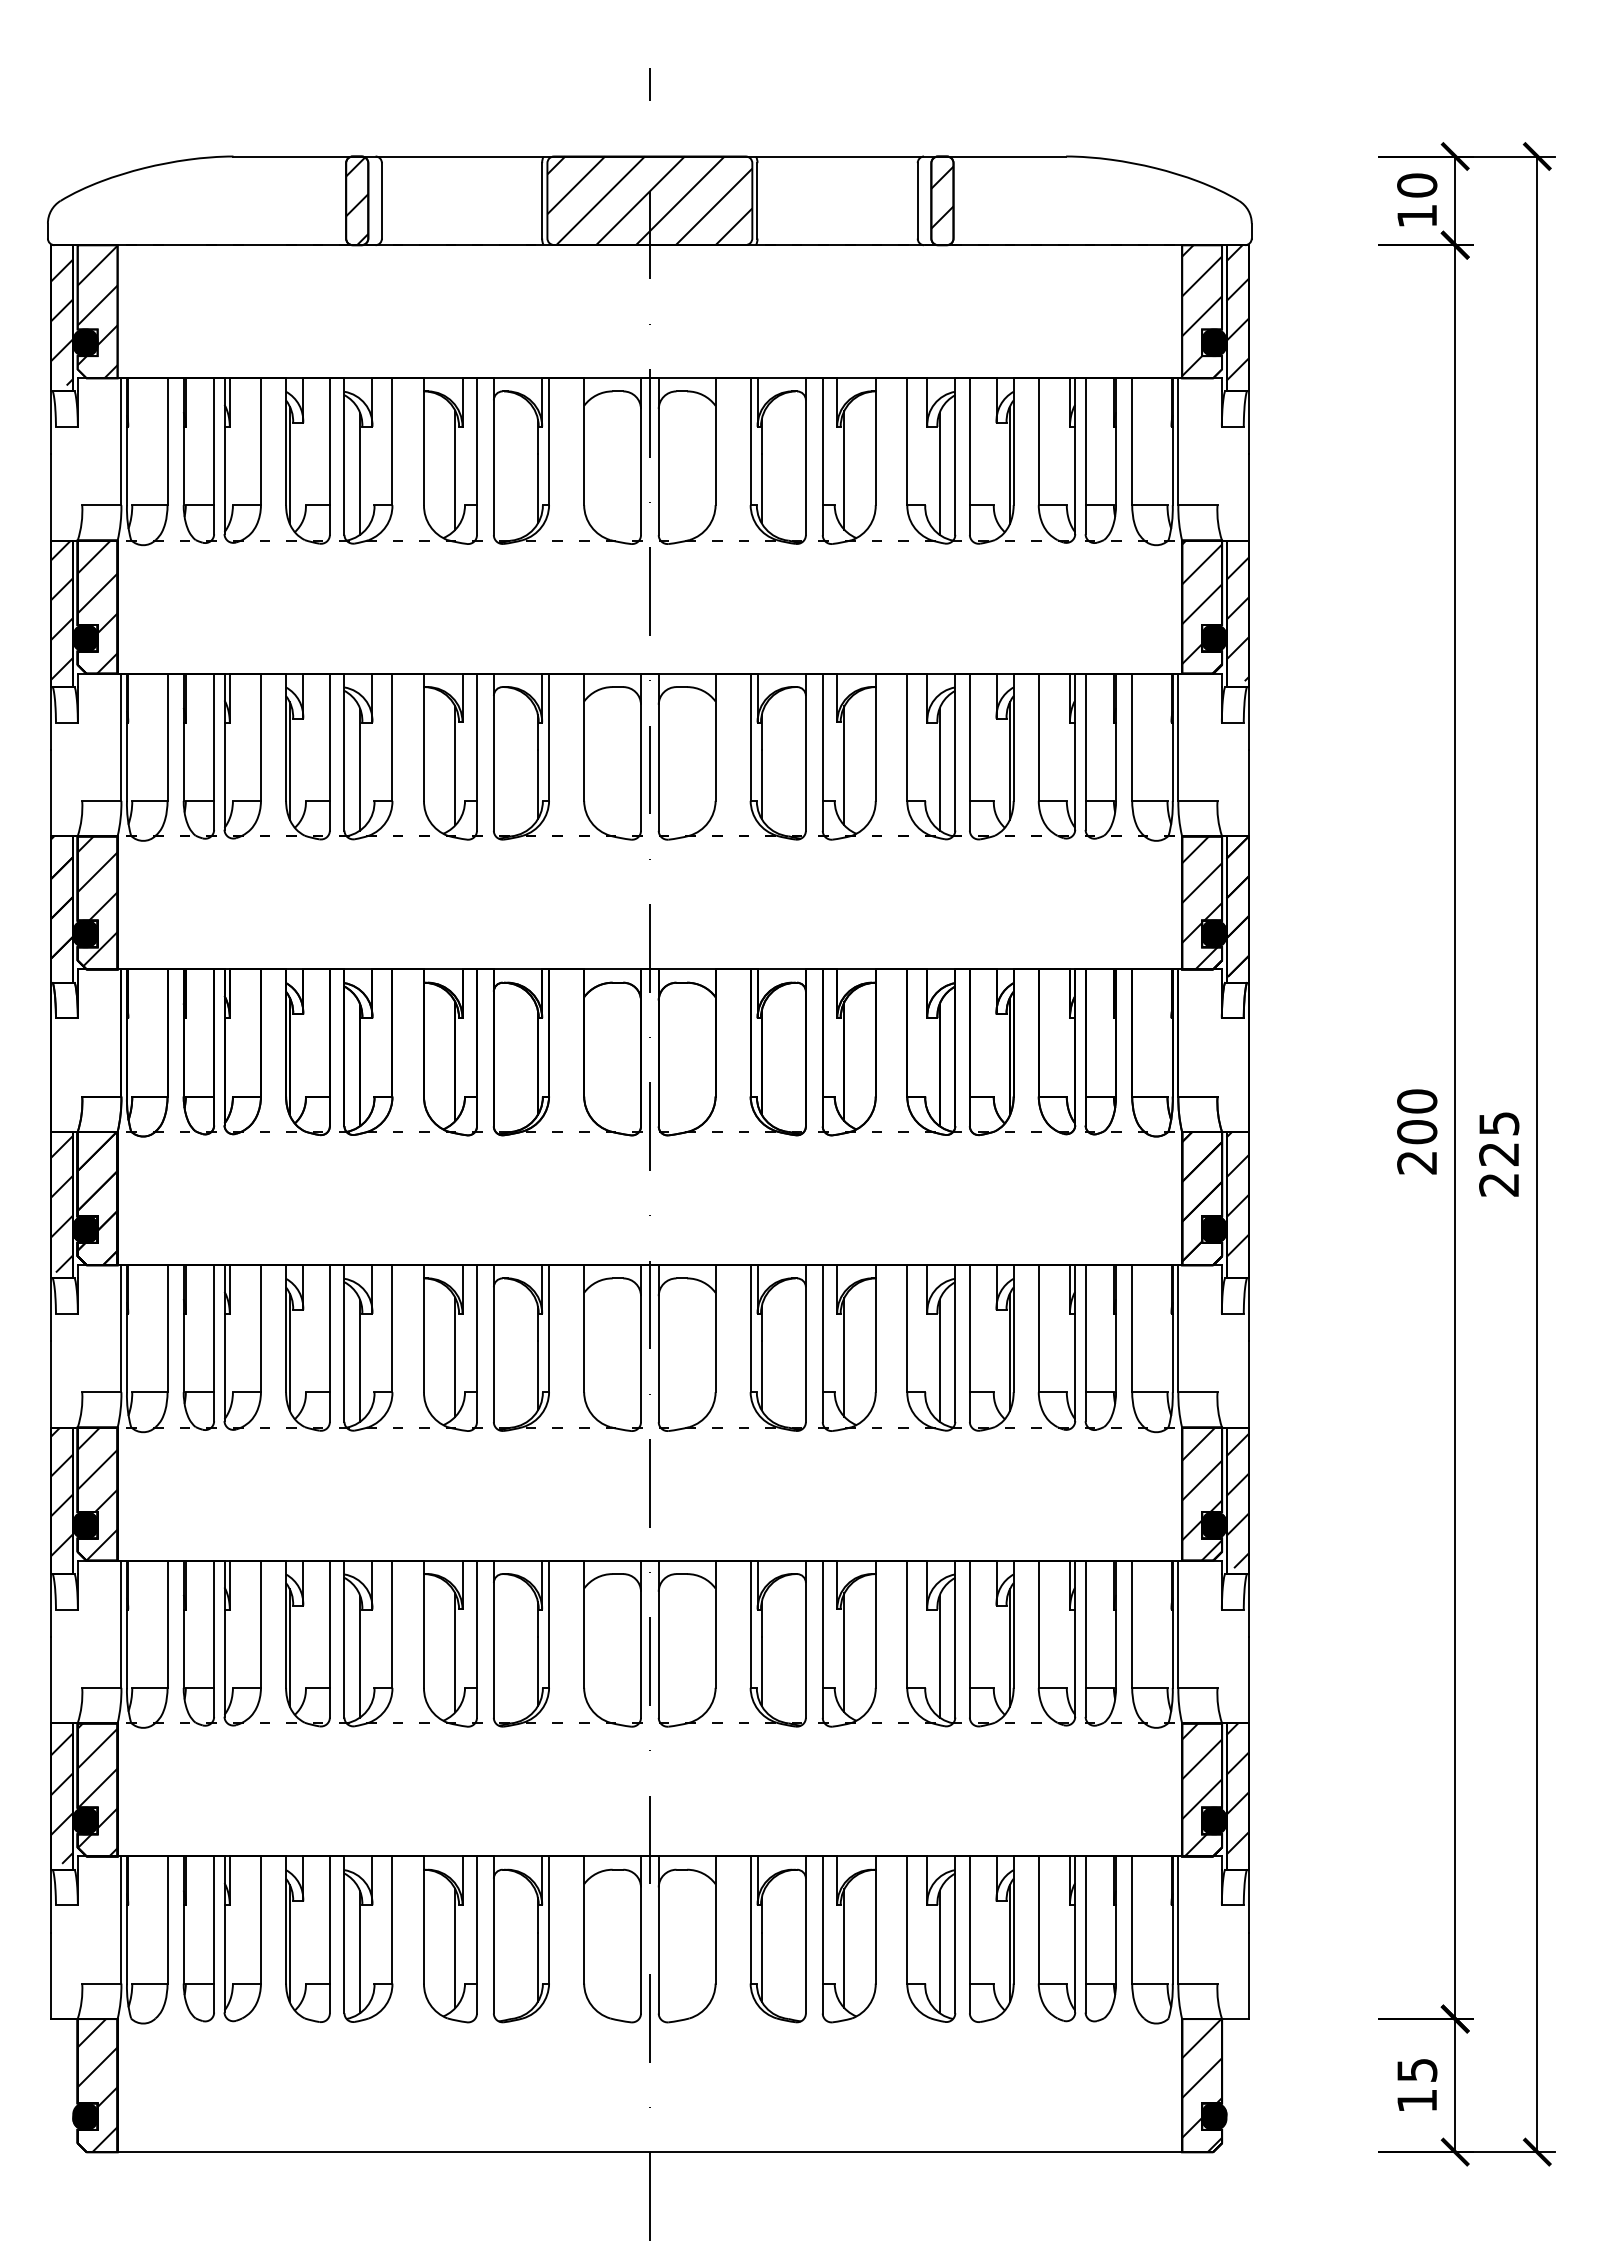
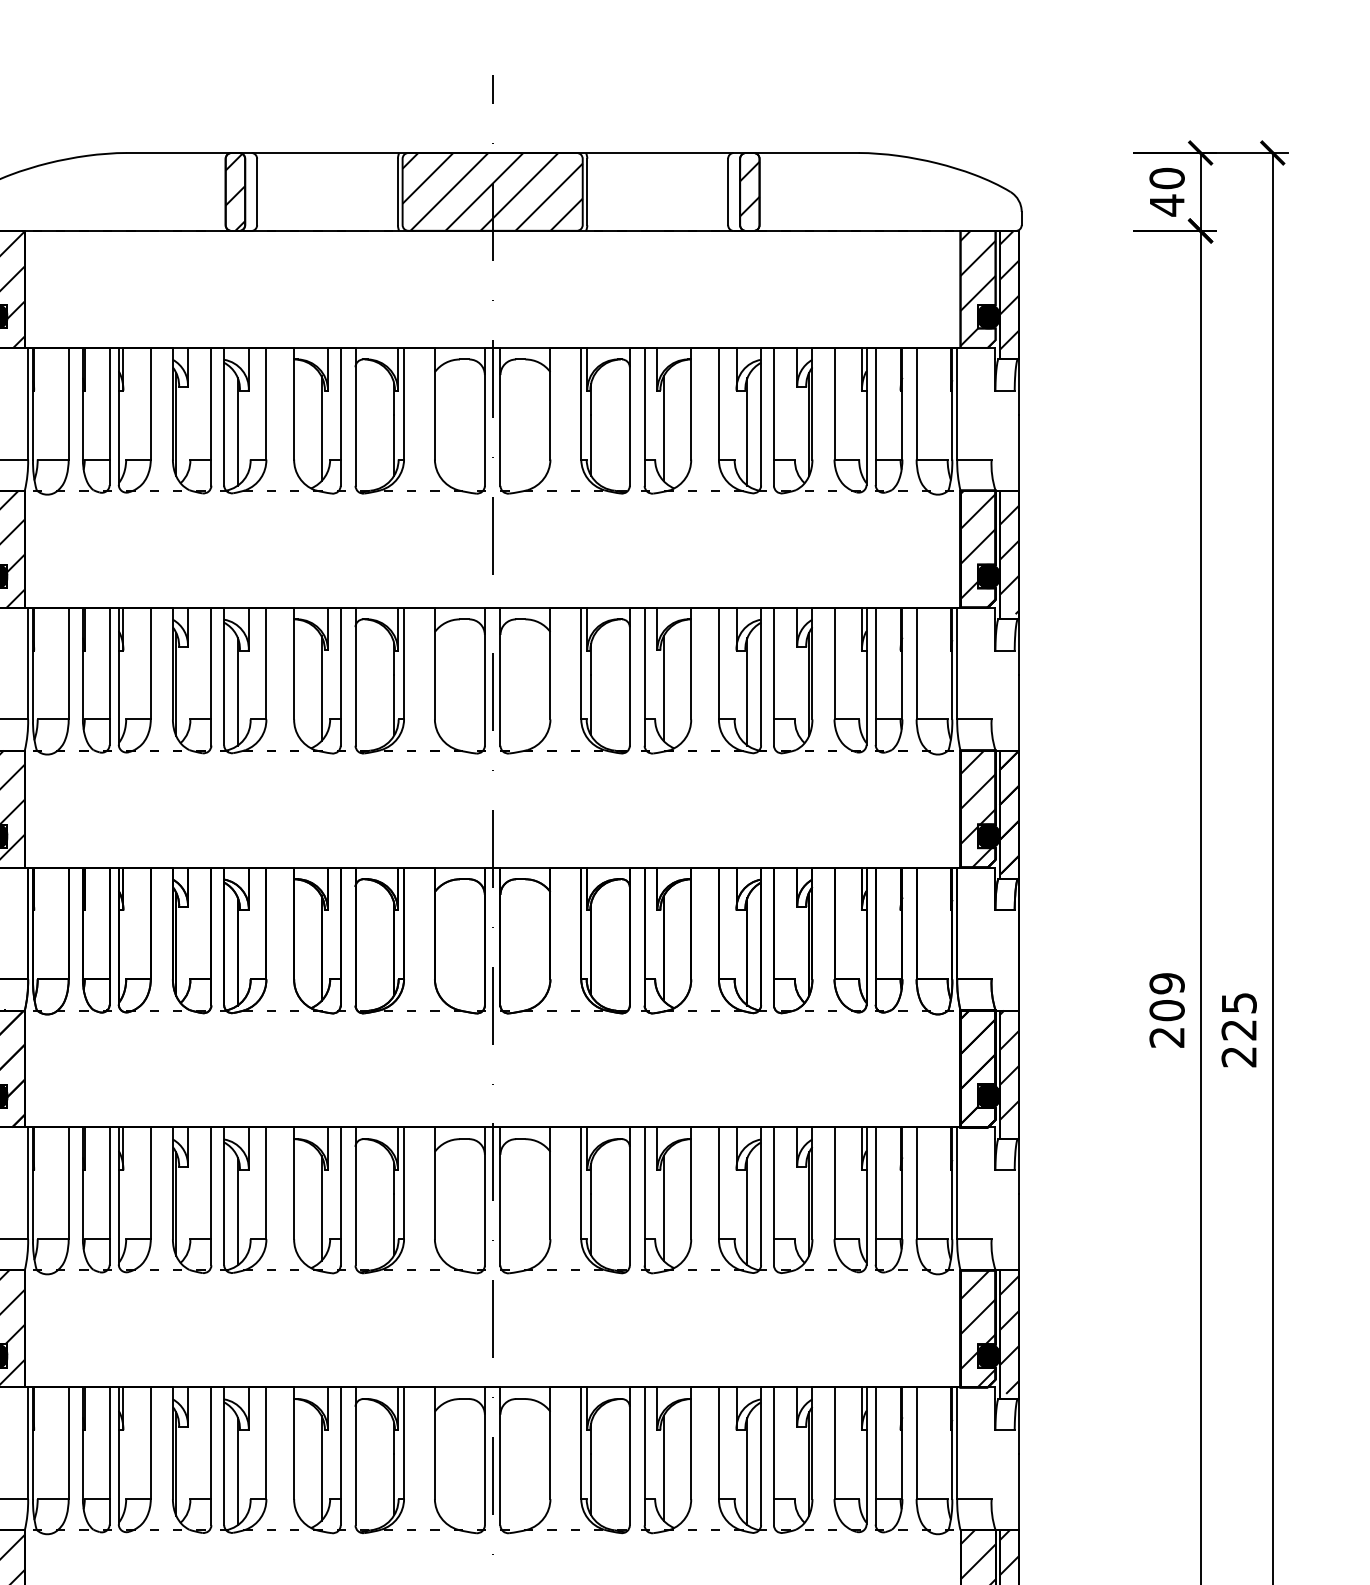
text: (1416, 216) -> (1166, 205), 10 -> 40
text: (1417, 1101) -> (1167, 983), 200 -> 209

